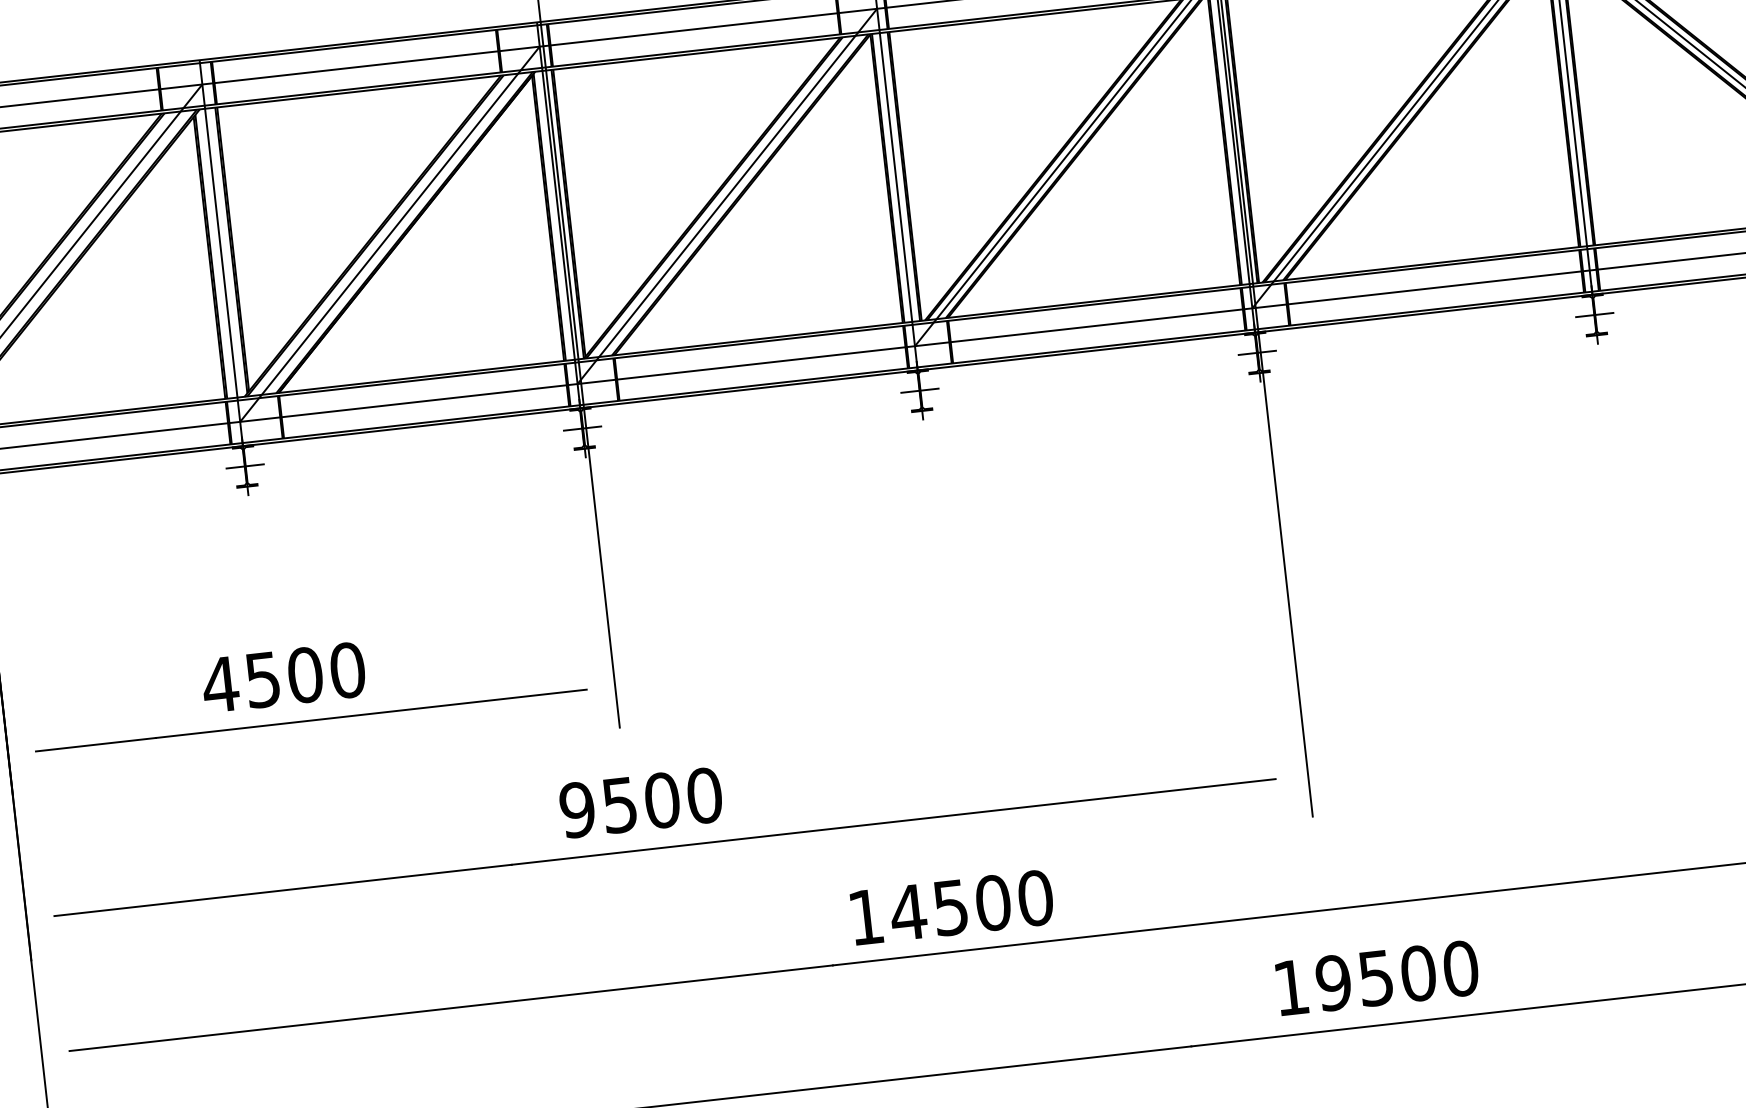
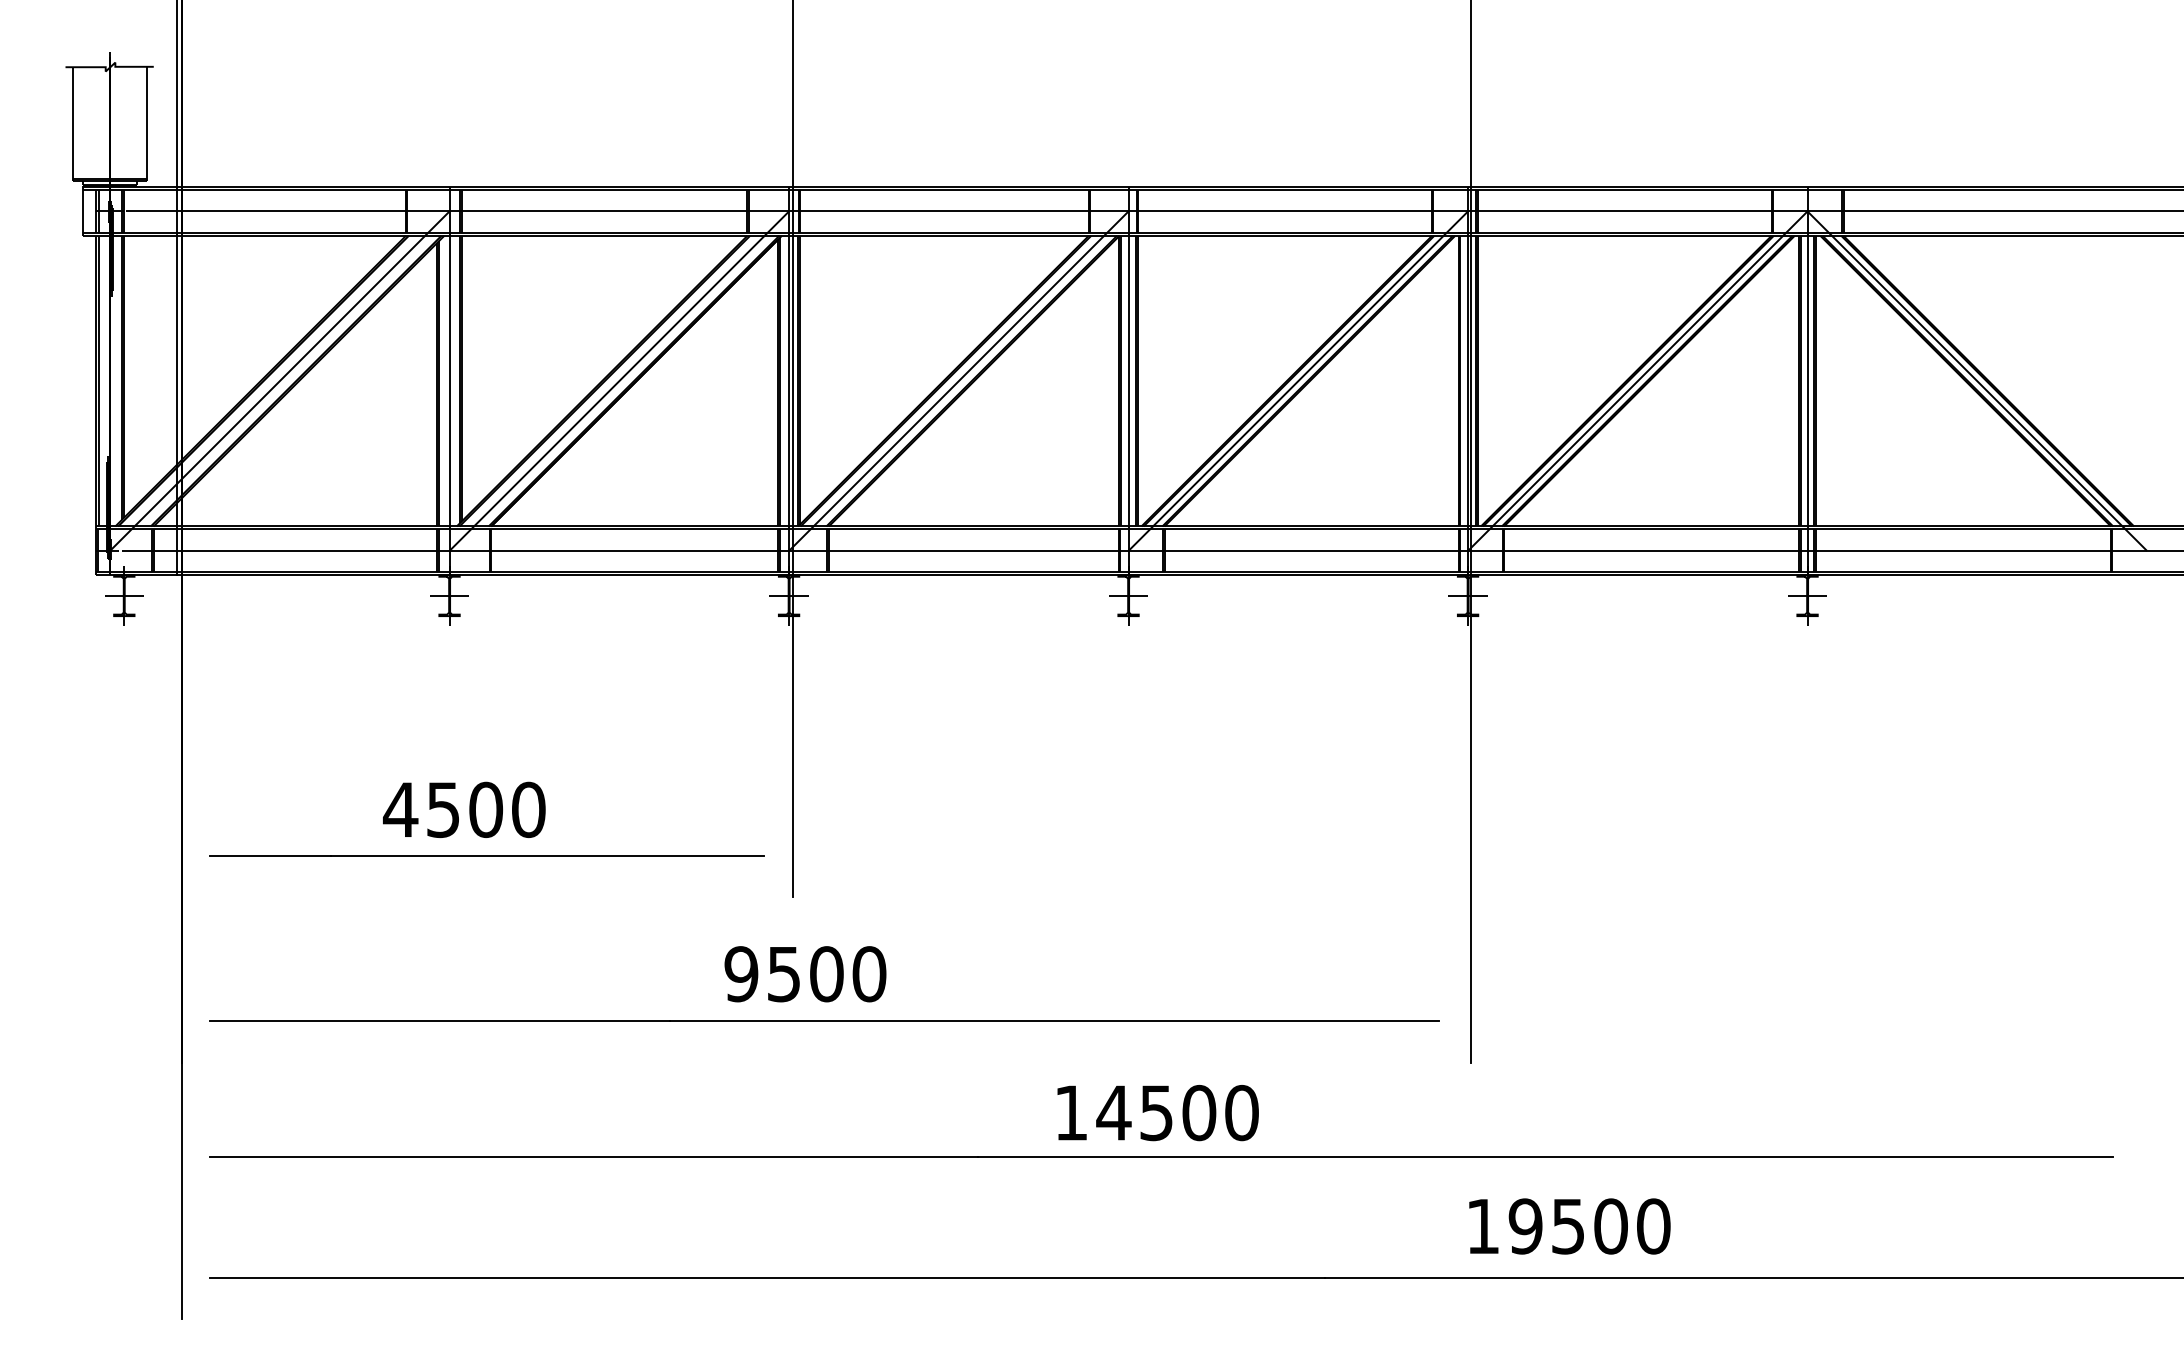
text: (951, 908) -> (1157, 1113), moved
text: (1377, 978) -> (1569, 1226), moved

